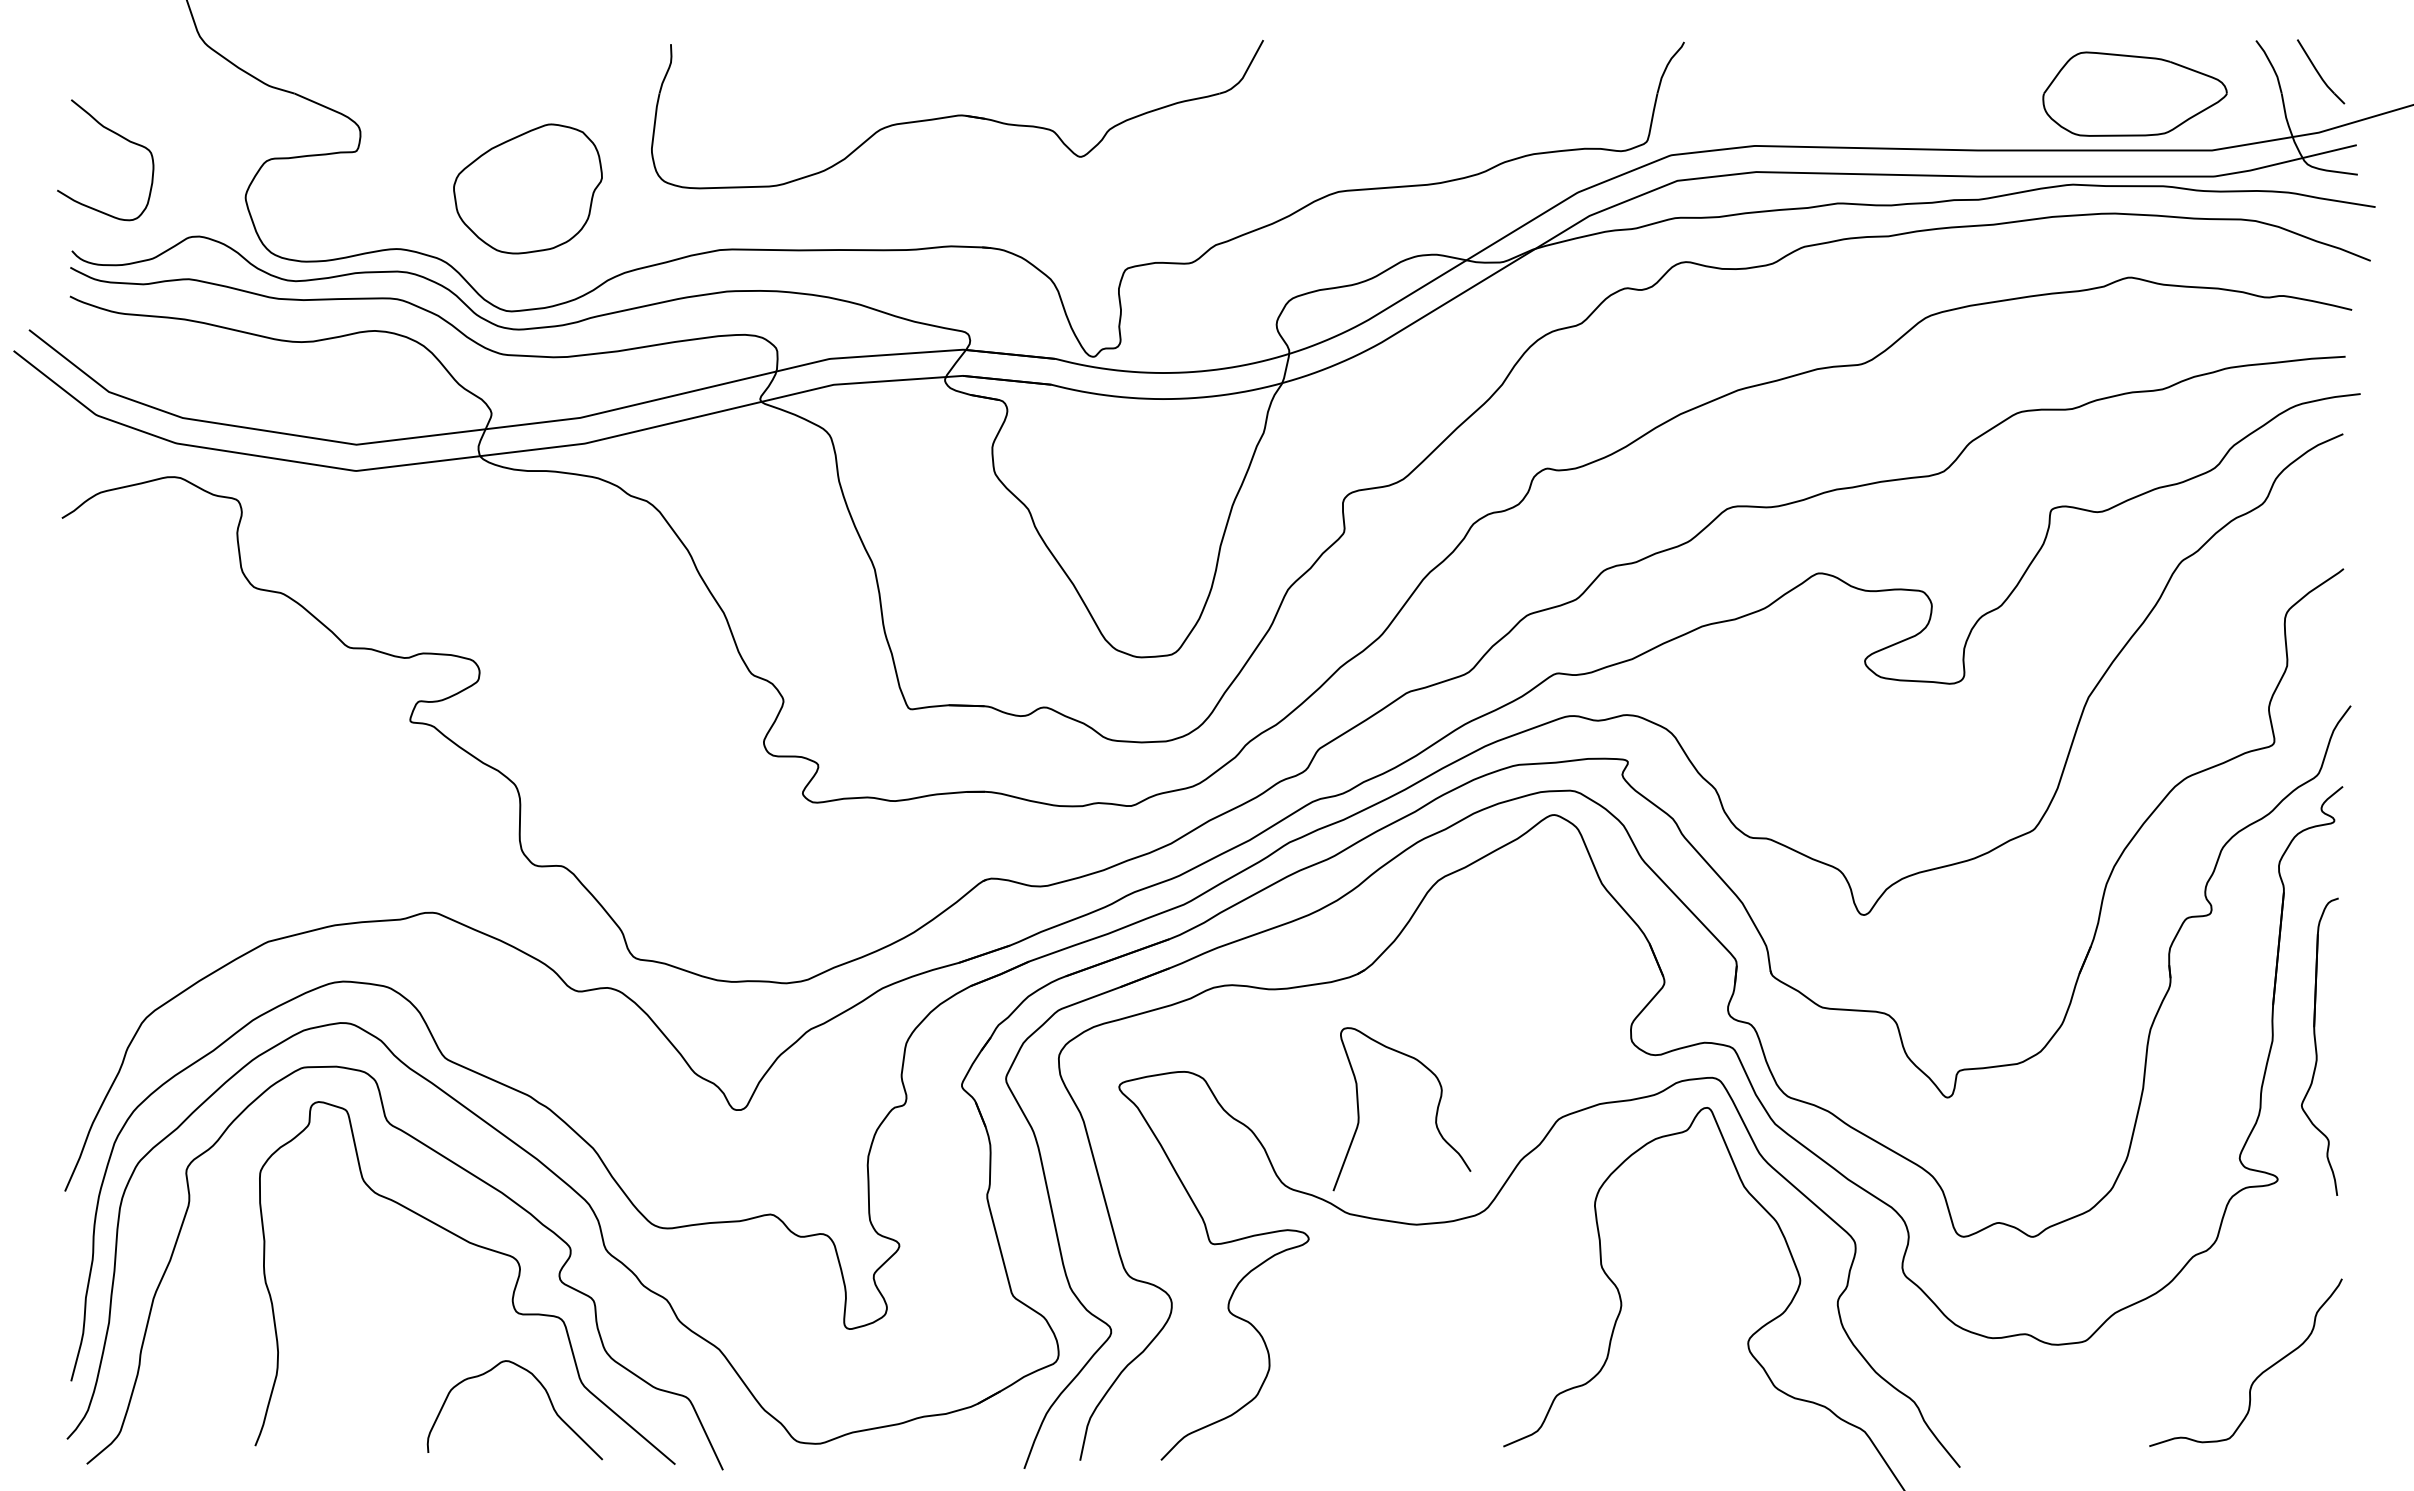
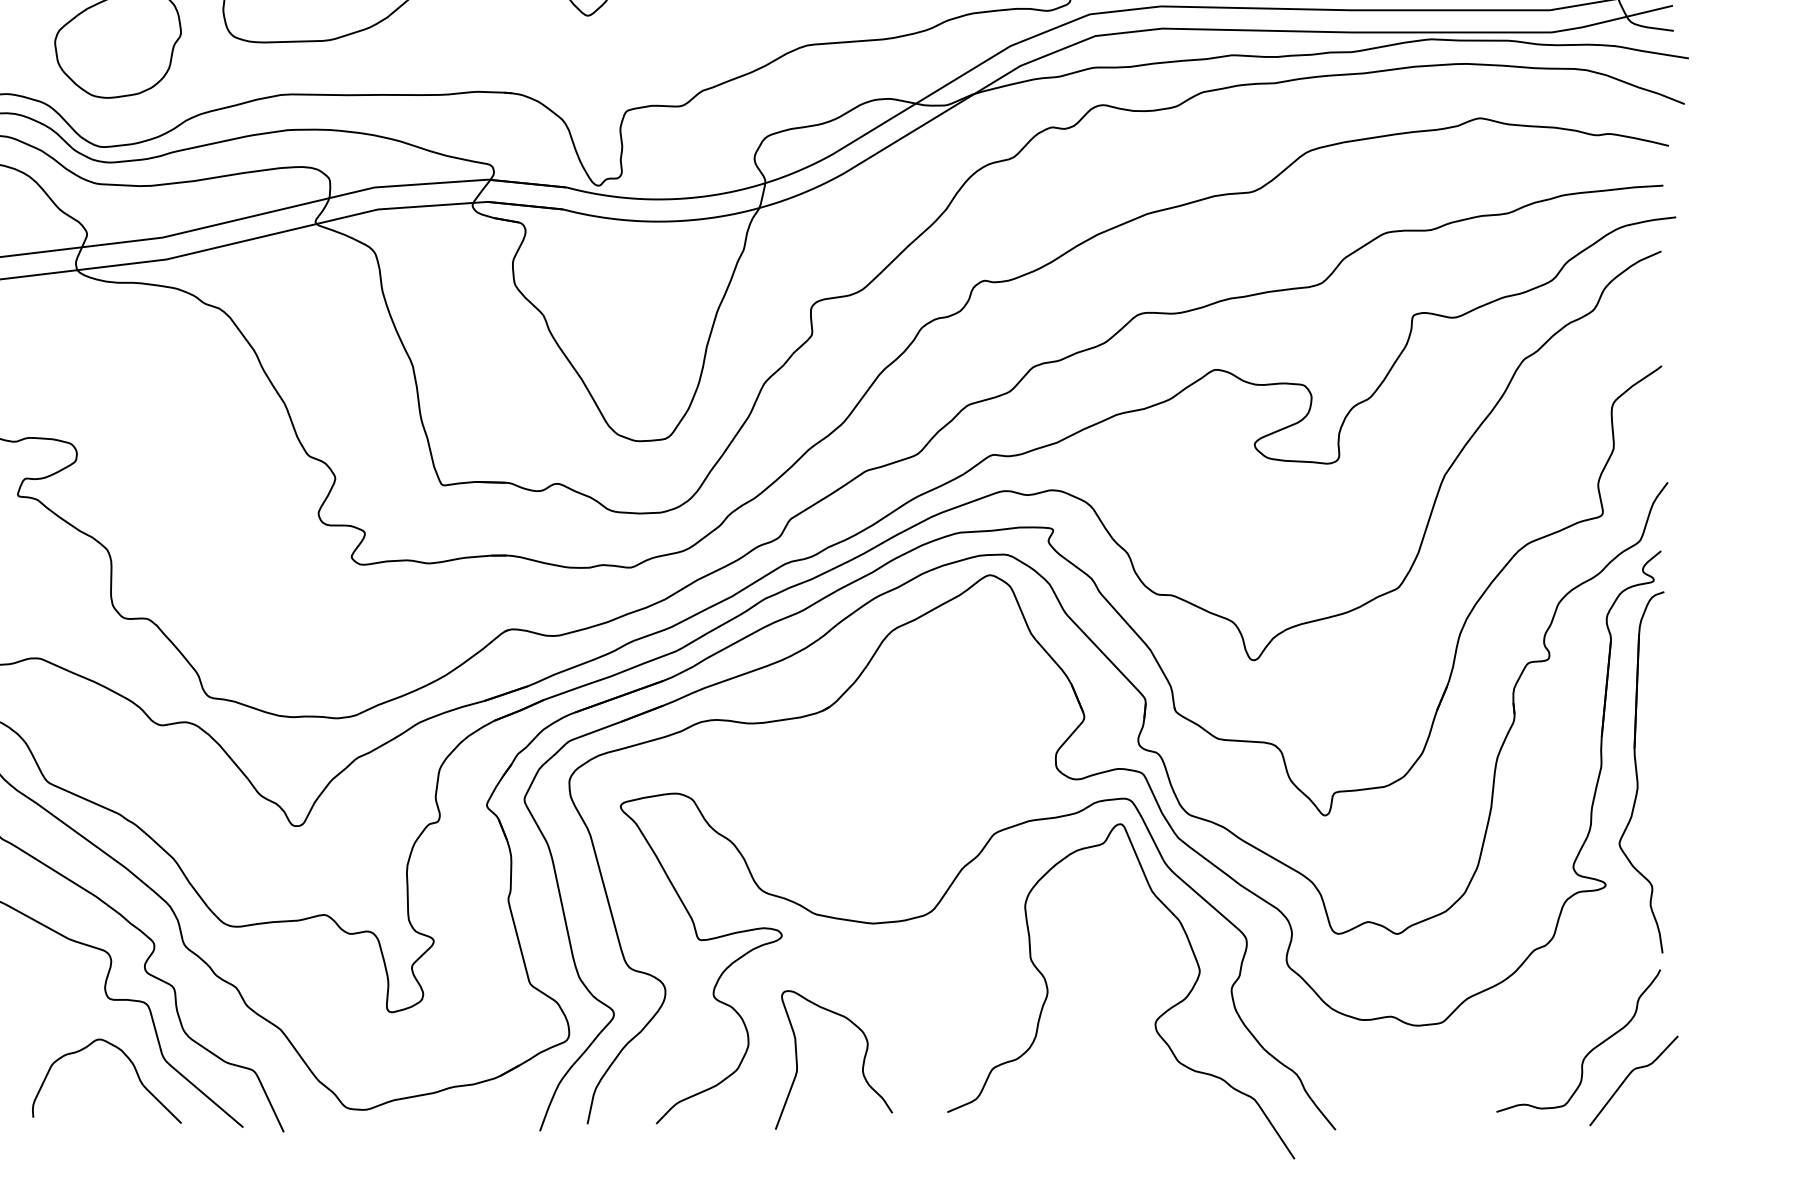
part: (2319, 1046) -> (1641, 772), size x1.43
curve: (1435, 1115) -> (862, 1065), moved
curve: (2303, 1406) -> (1627, 1078), added

